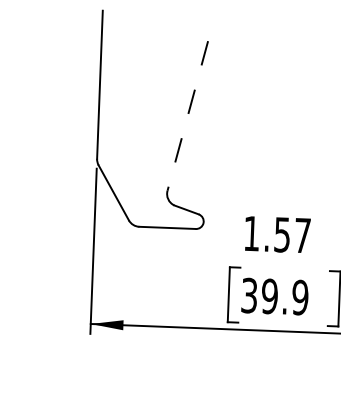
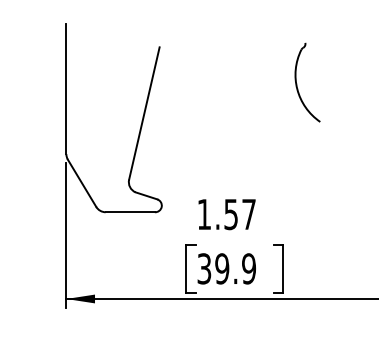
line: (187, 115) -> (144, 113), dashed -> solid

